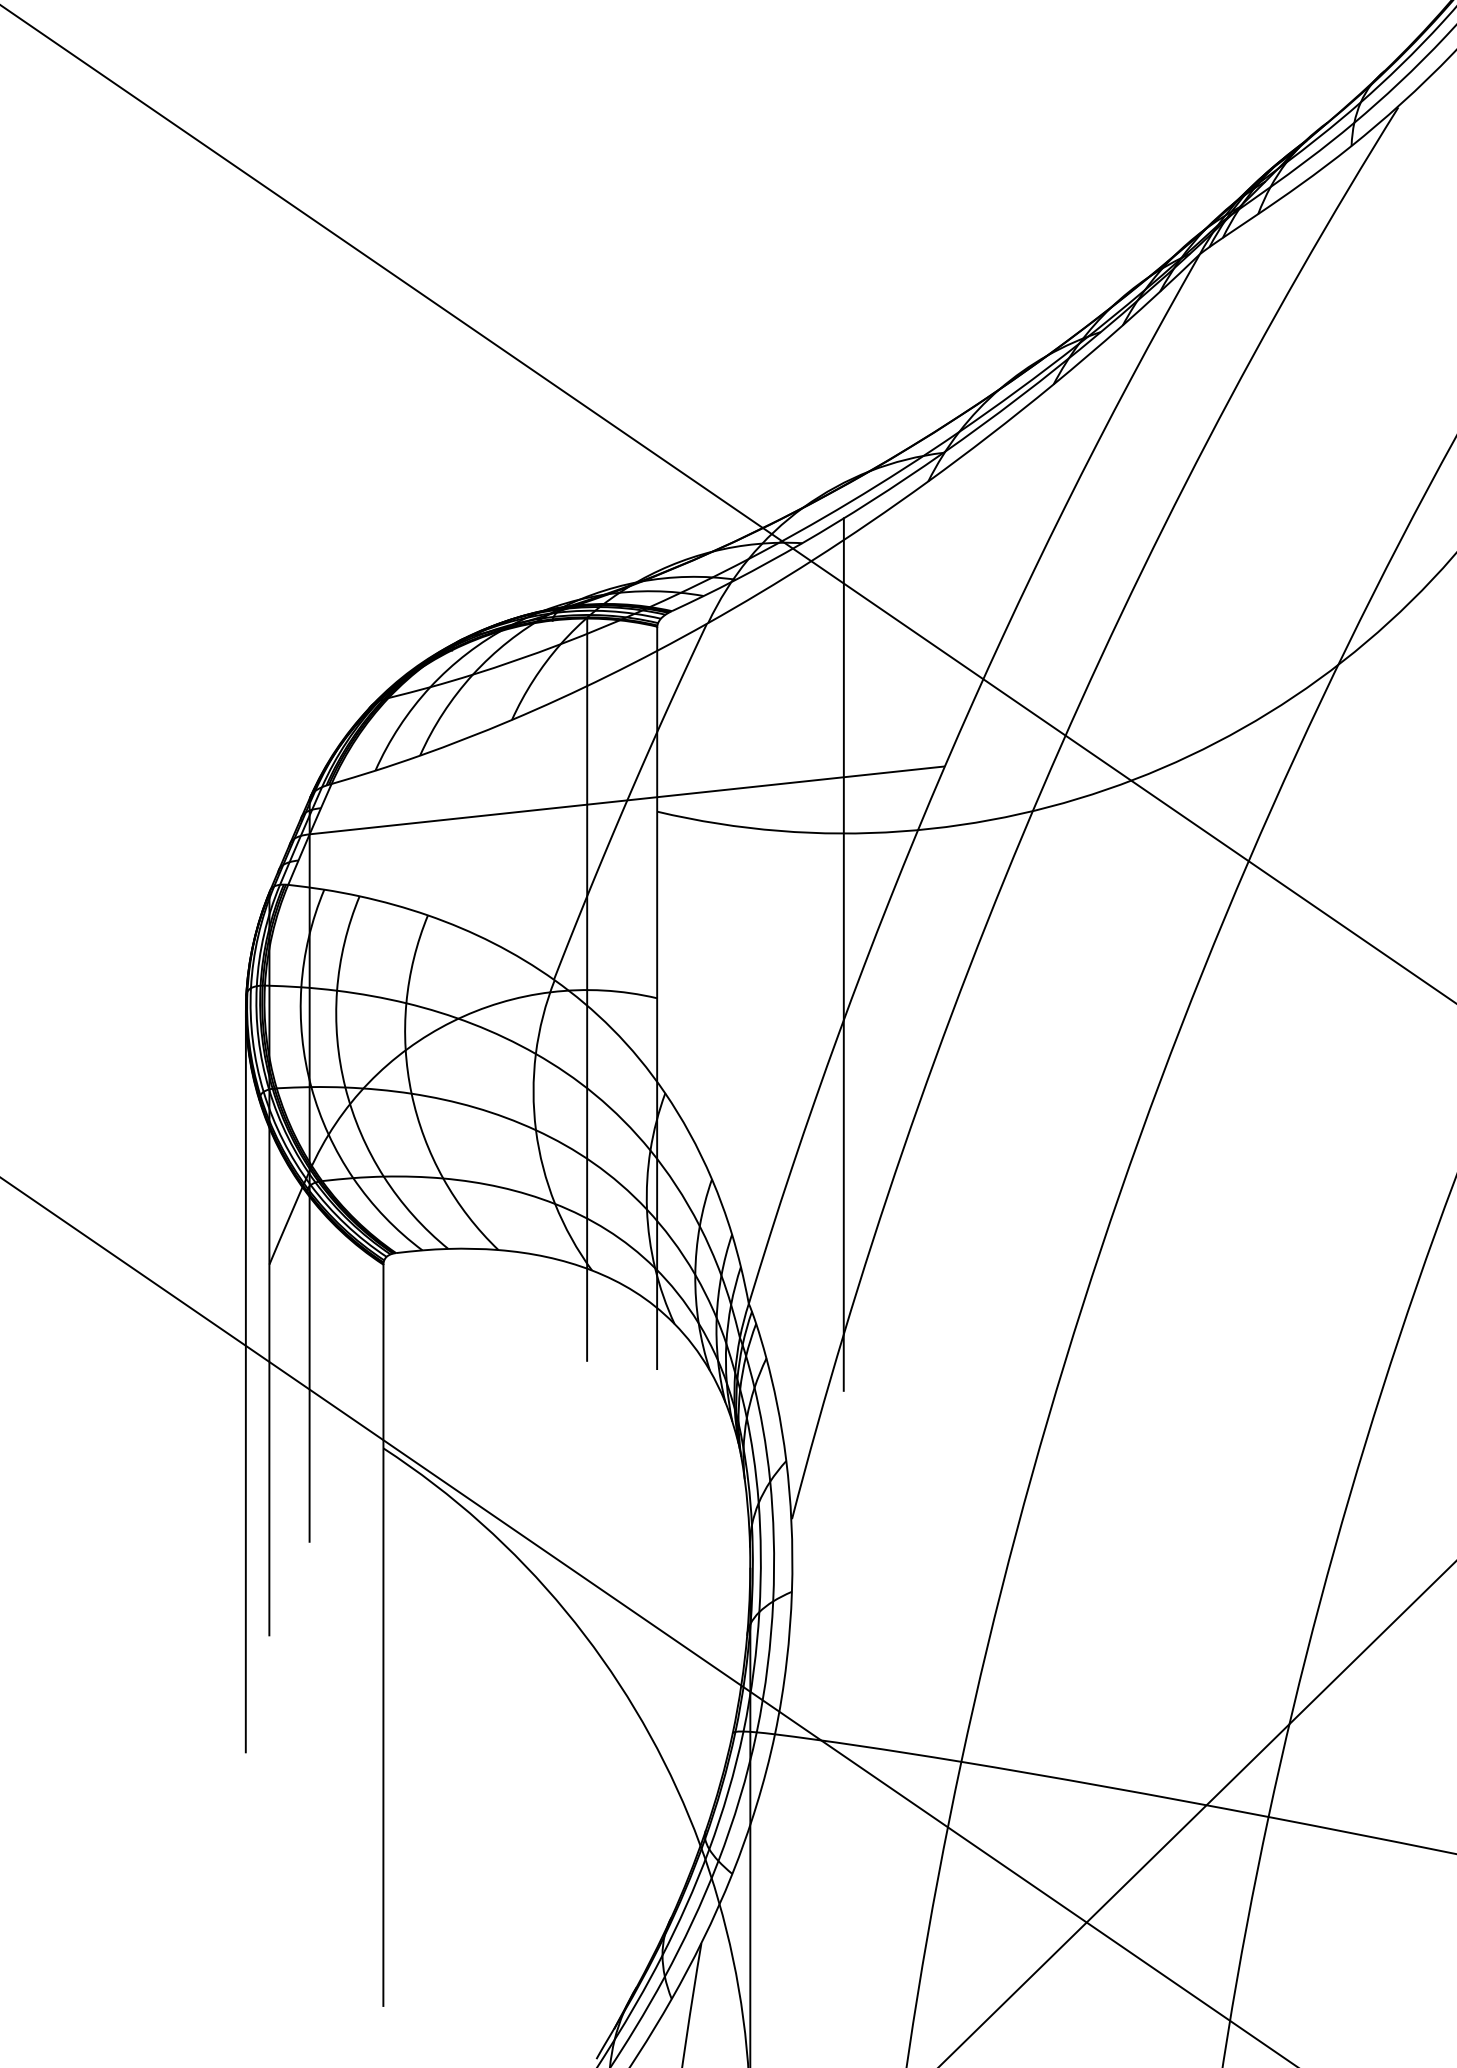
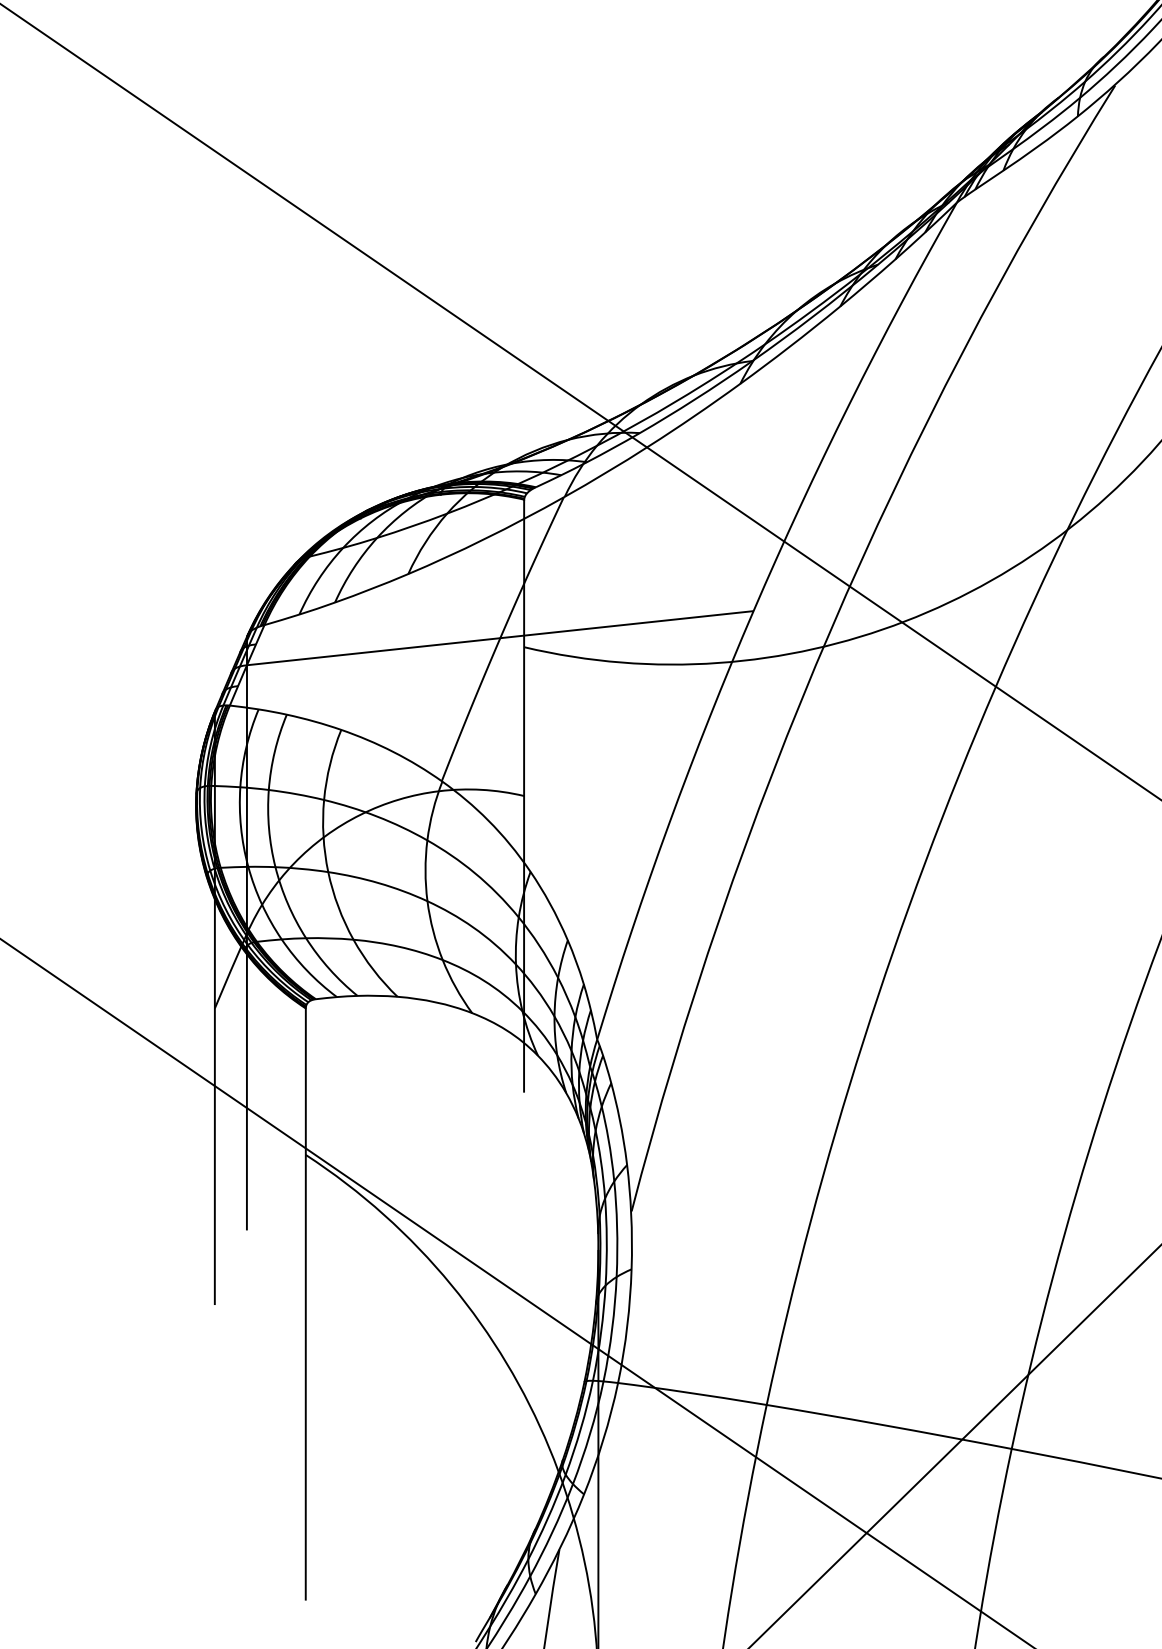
line: (843, 954) -> (672, 761), removed
line: (587, 989) -> (468, 789), removed
line: (245, 1381) -> (195, 1101), removed

